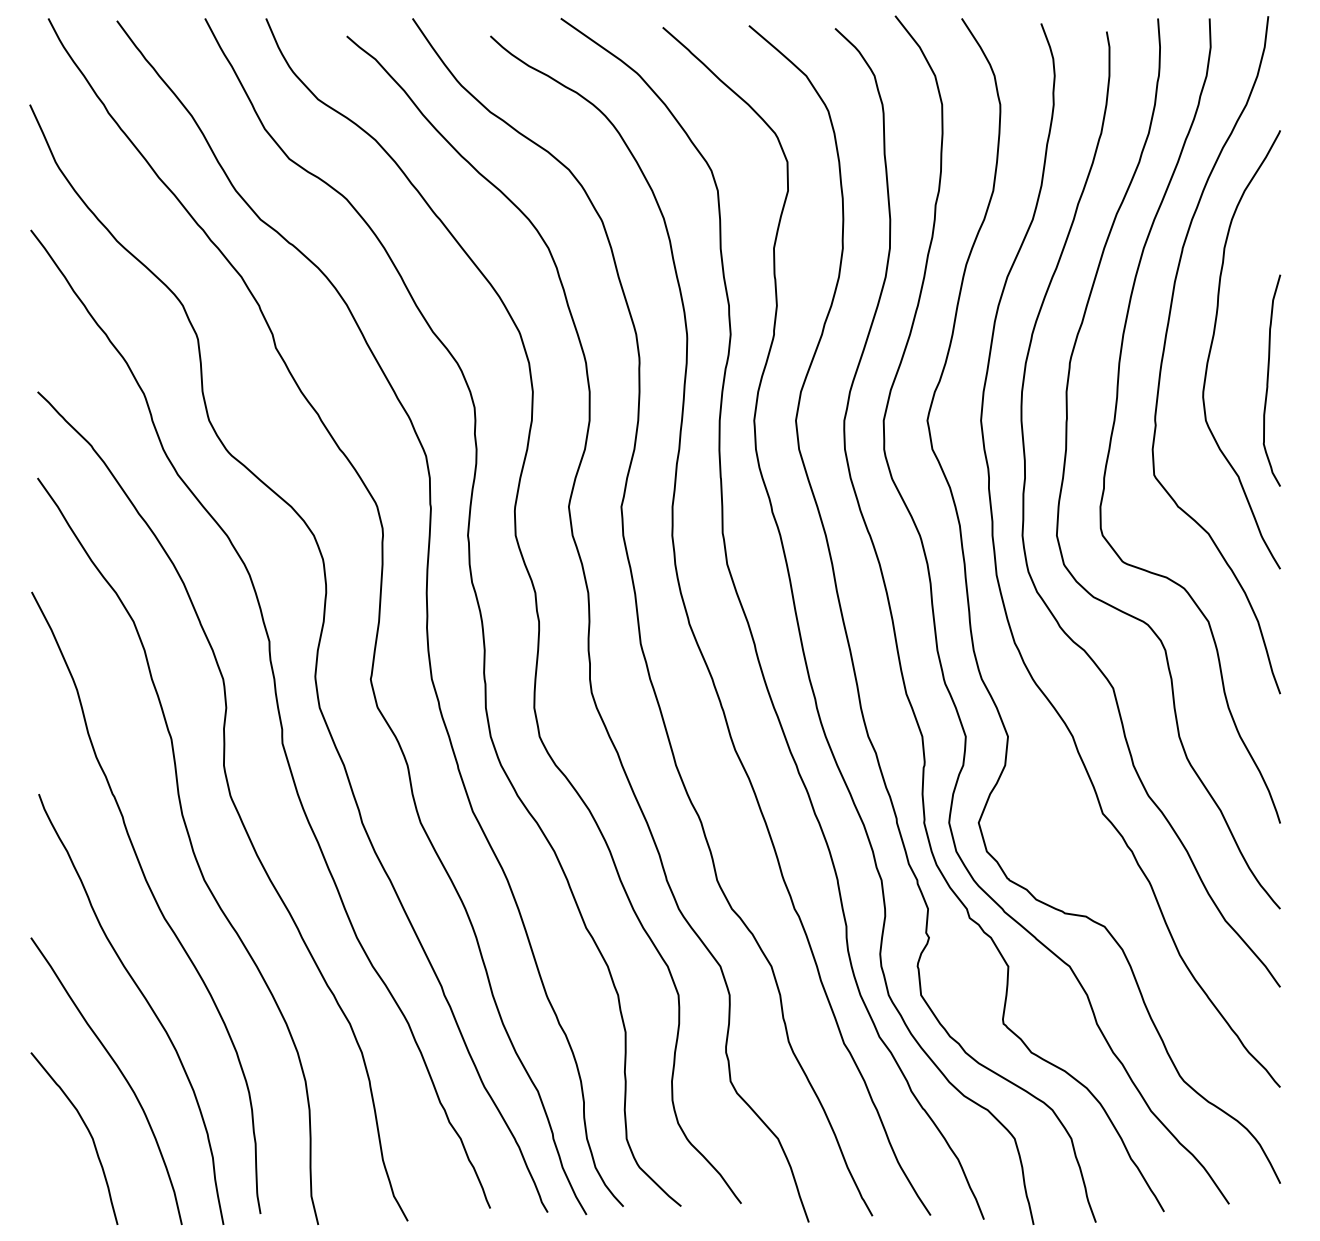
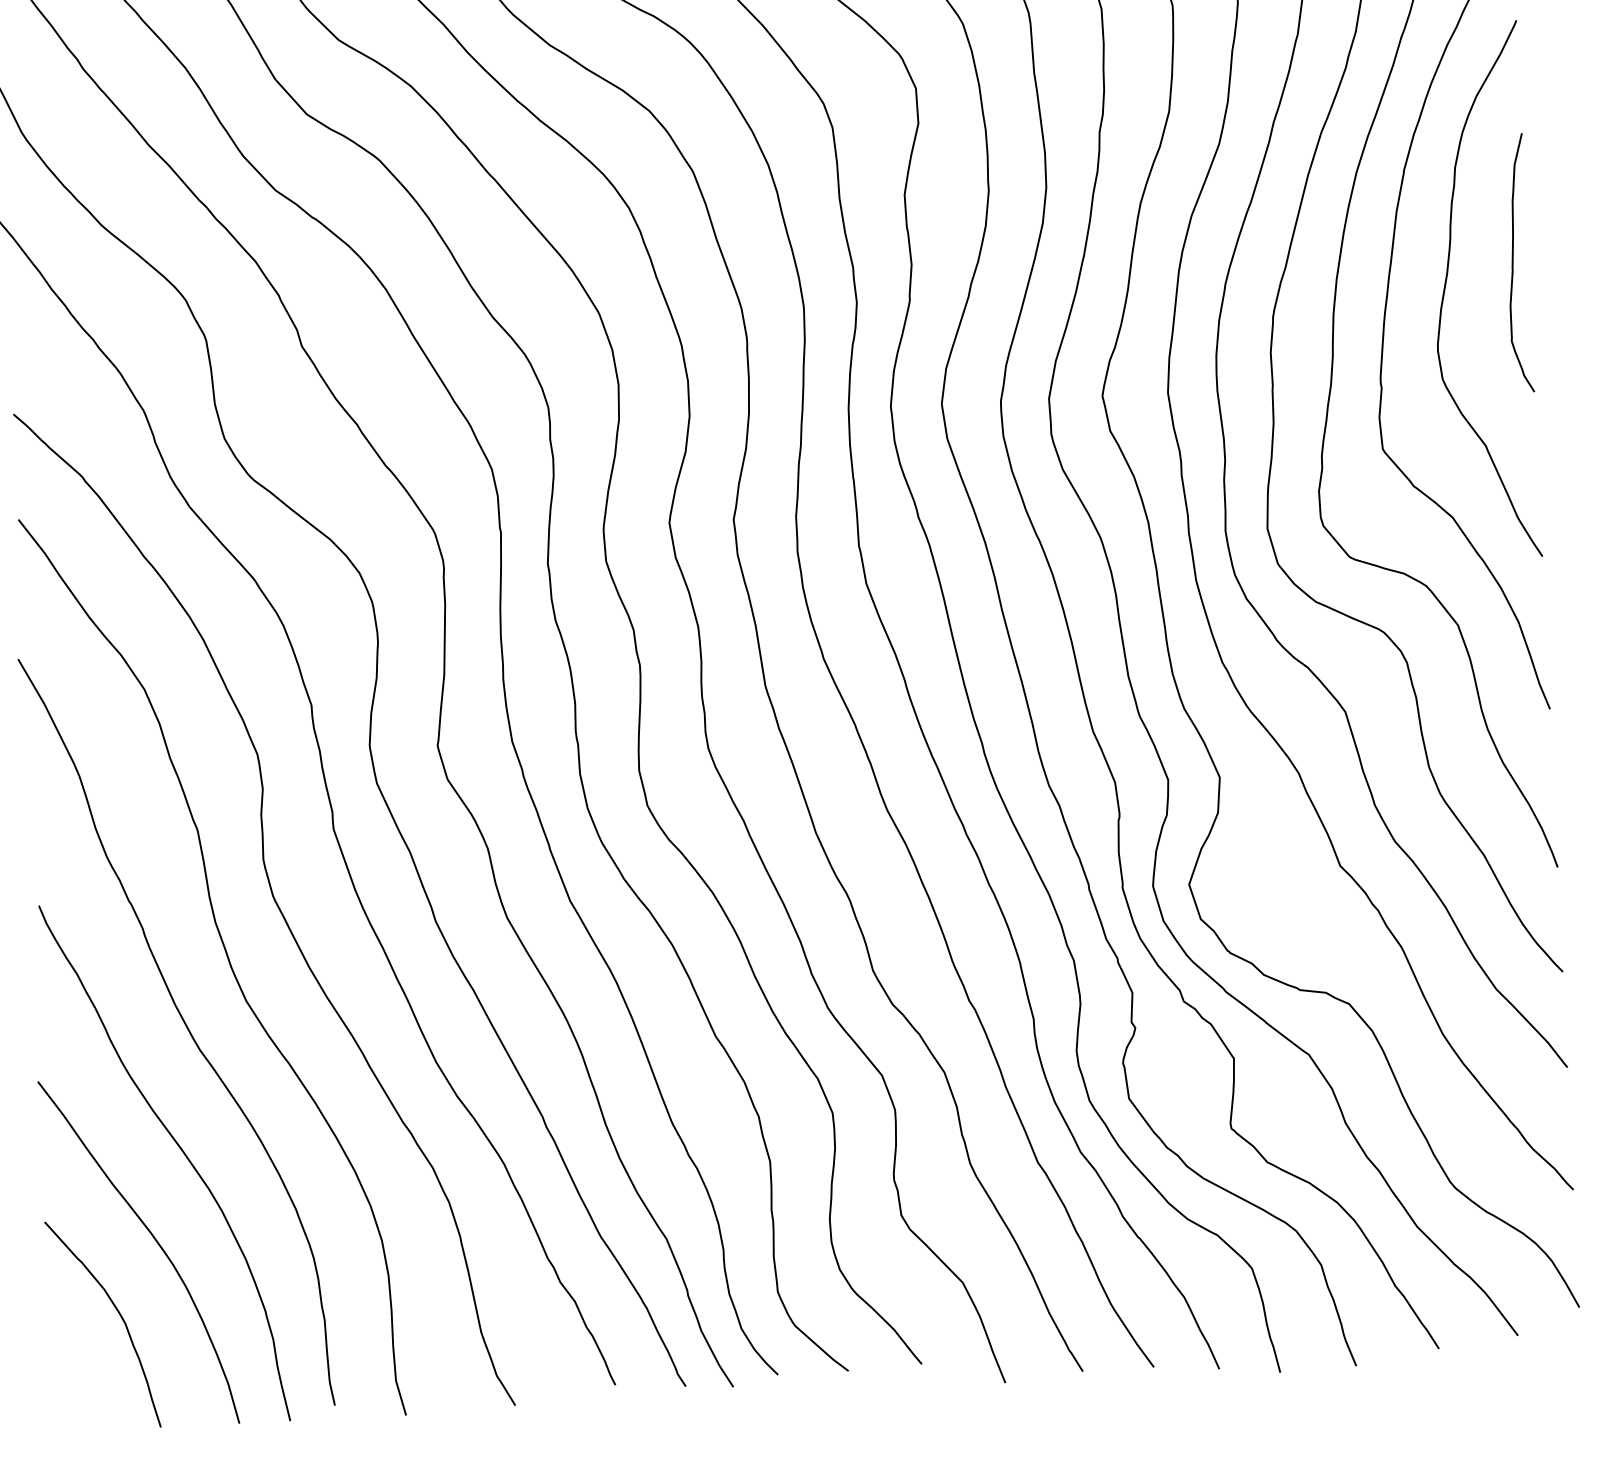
curve: (1268, 380) -> (1513, 263), moved

